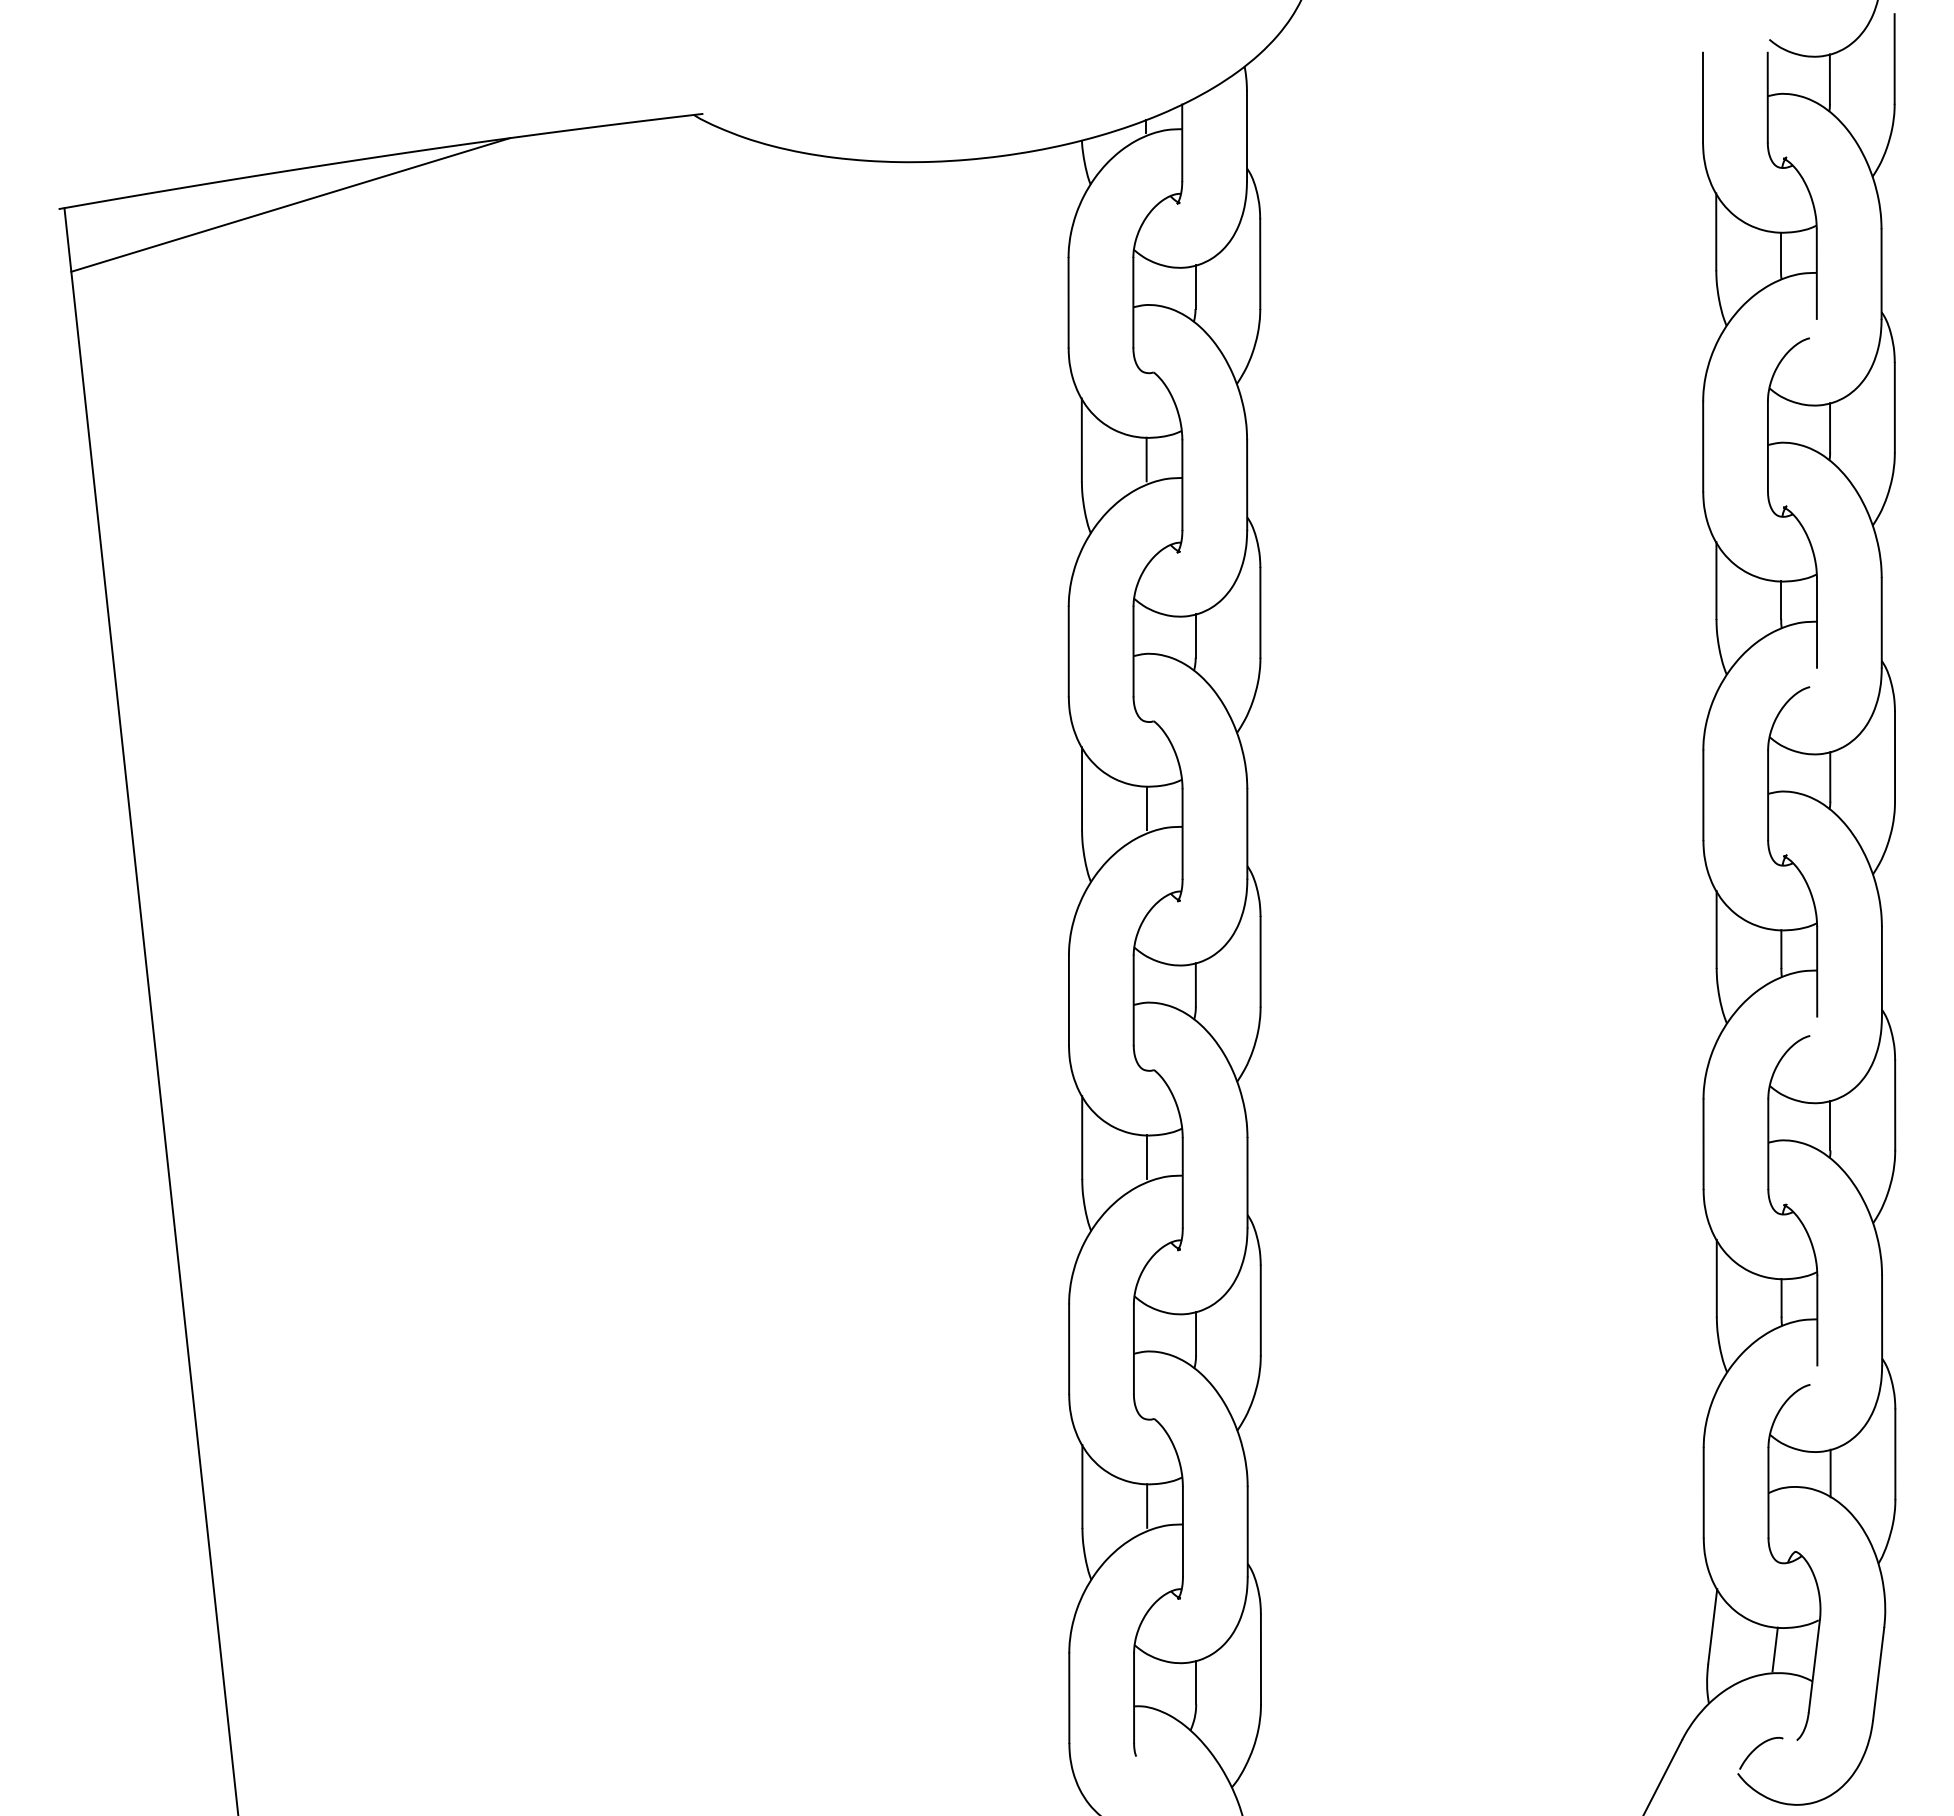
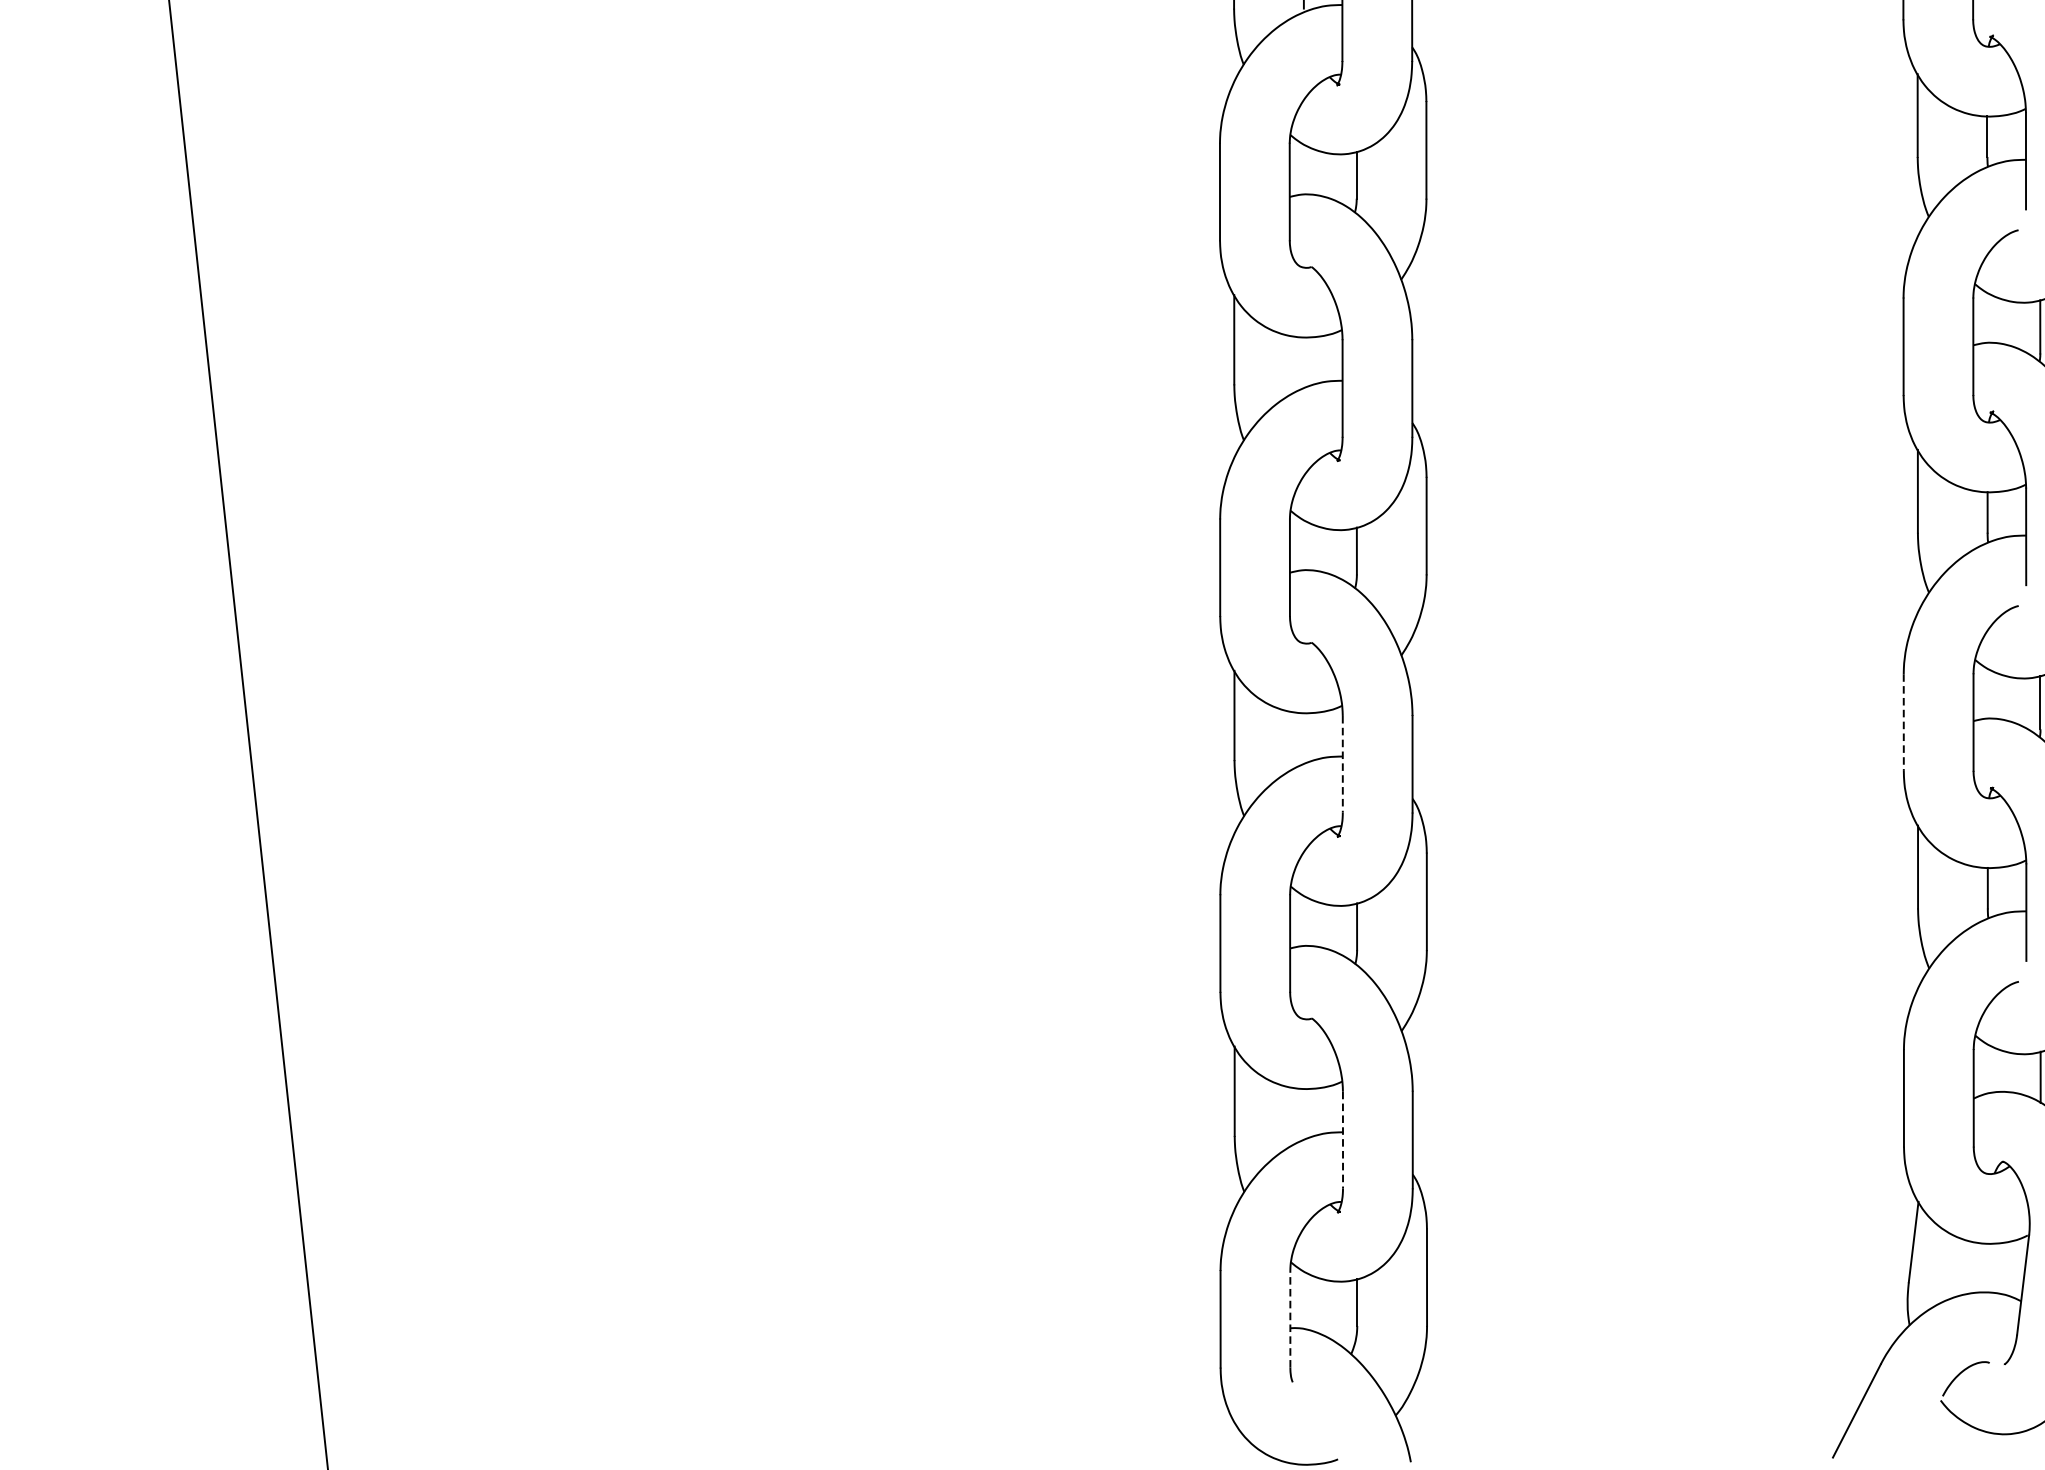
line: (1146, 808) -> (1303, 361), removed
line: (1703, 1144) -> (1903, 722), solid -> dashed
line: (1146, 1157) -> (1303, 736), removed
line: (1182, 1182) -> (1342, 763), solid -> dashed
line: (1147, 1505) -> (1304, 1111), removed
line: (1182, 1531) -> (1342, 1139), solid -> dashed
line: (1774, 1649) -> (1980, 1266), removed
line: (1134, 1698) -> (1290, 1319), solid -> dashed

